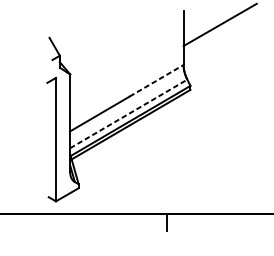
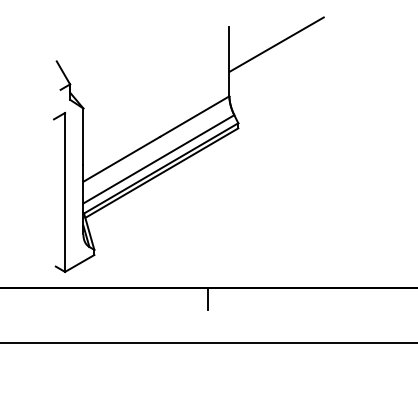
line: (157, 80) -> (195, 116), dashed -> solid
line: (129, 114) -> (159, 159), dashed -> solid

